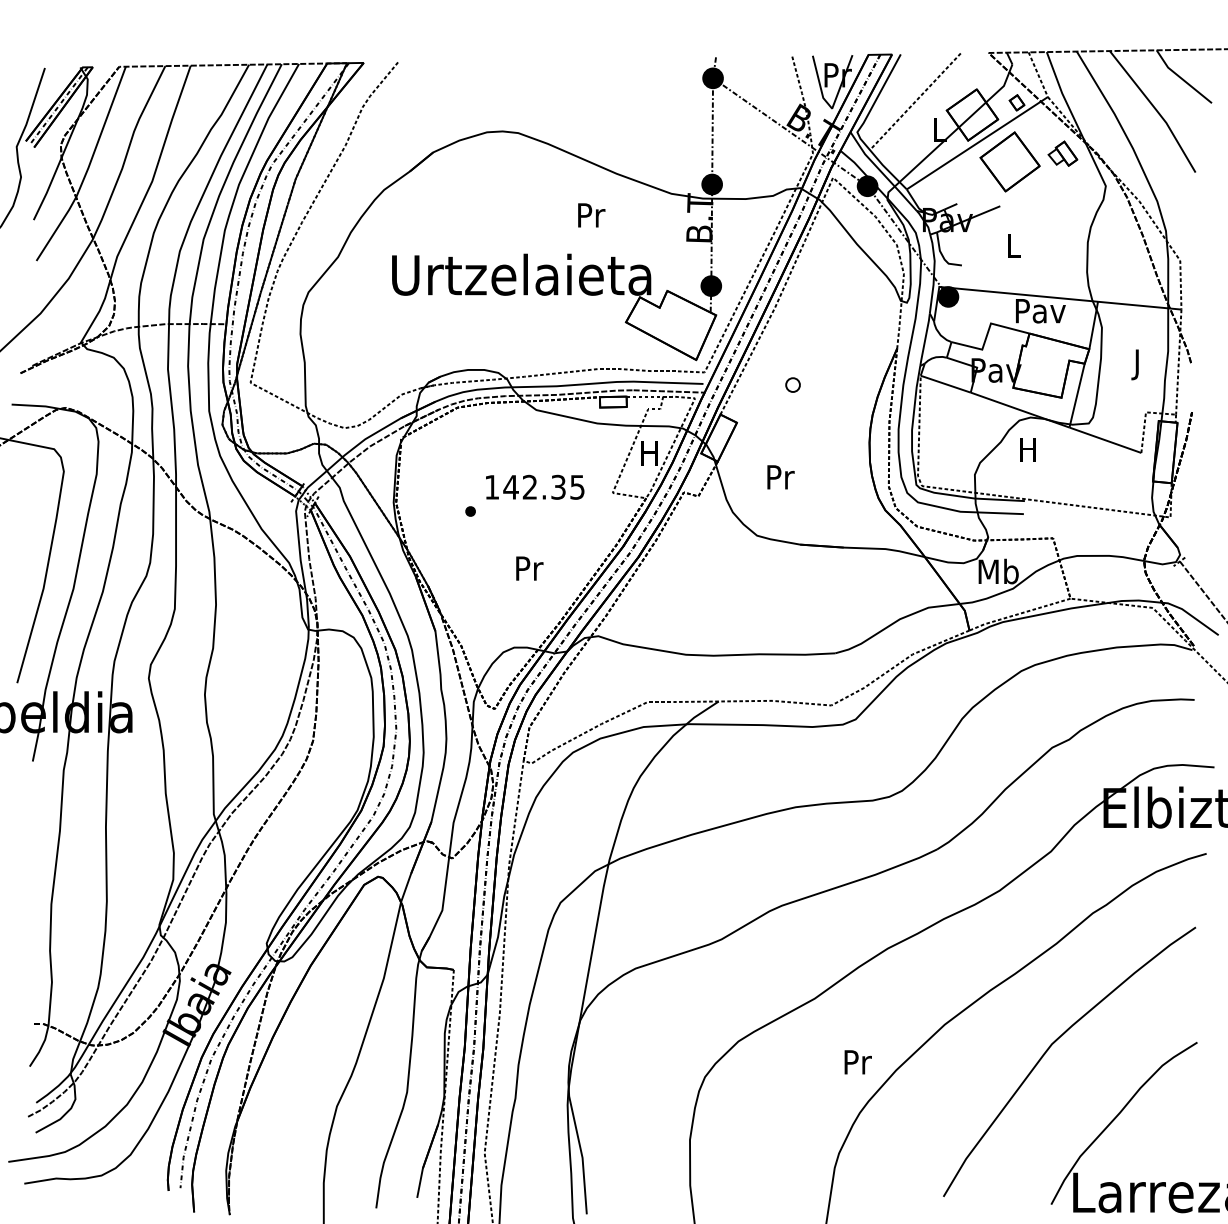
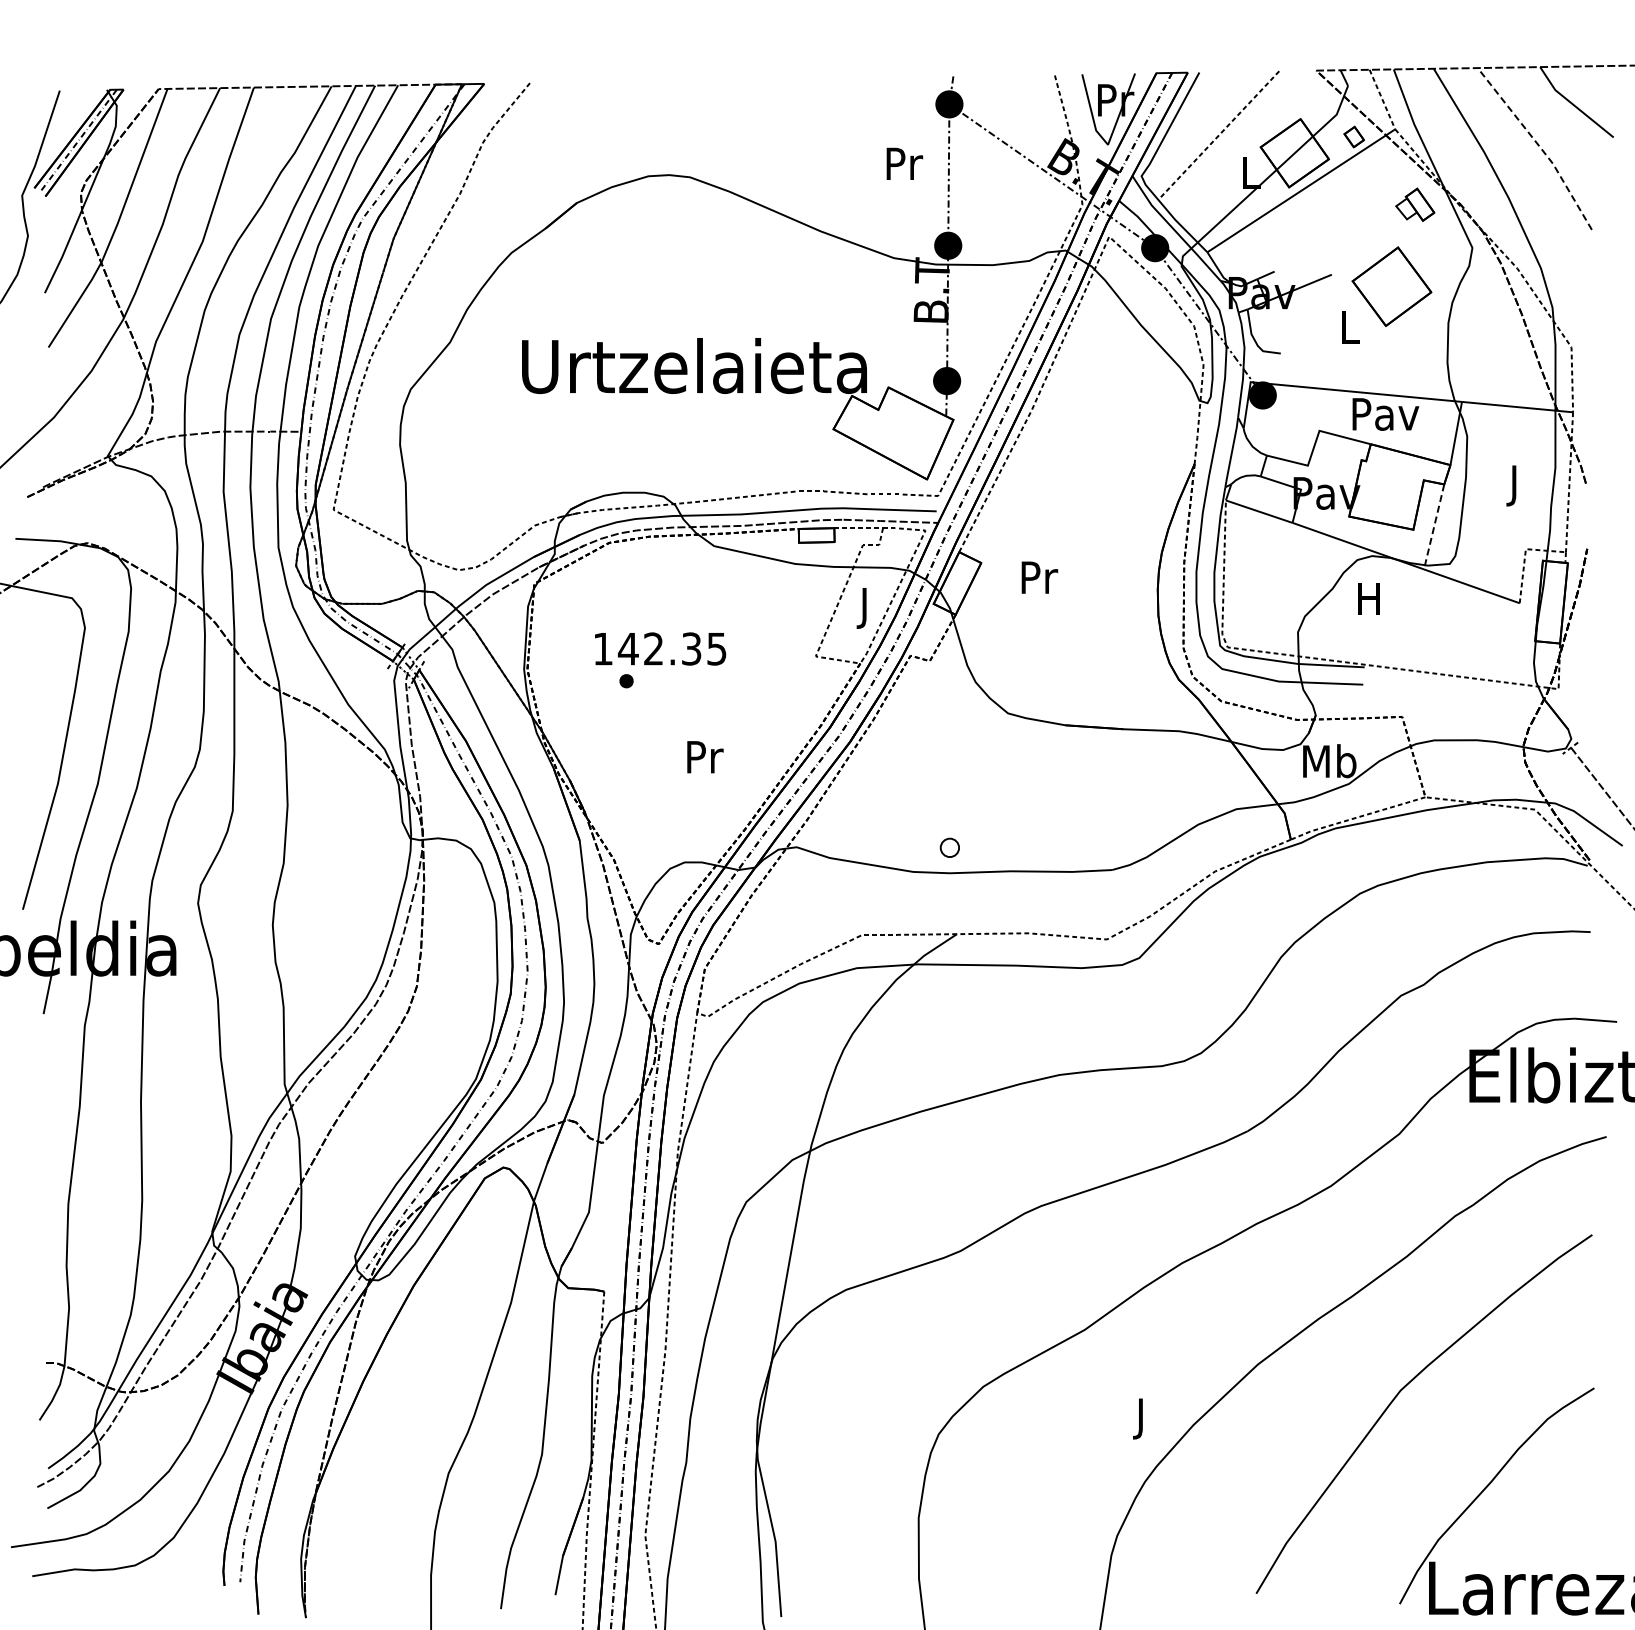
line: (1156, 109) -> (1539, 146), solid -> dashed
part: (1009, 161) -> (1391, 286), moved
text: (591, 215) -> (904, 163), moved
part: (792, 384) -> (949, 847), moved
line: (1077, 395) -> (1434, 526), solid -> dashed
text: (649, 456) -> (864, 608), H -> J
text: (780, 477) -> (1039, 577), moved
text: (535, 486) -> (660, 648), moved
text: (858, 1065) -> (1142, 1418), Pr -> J

